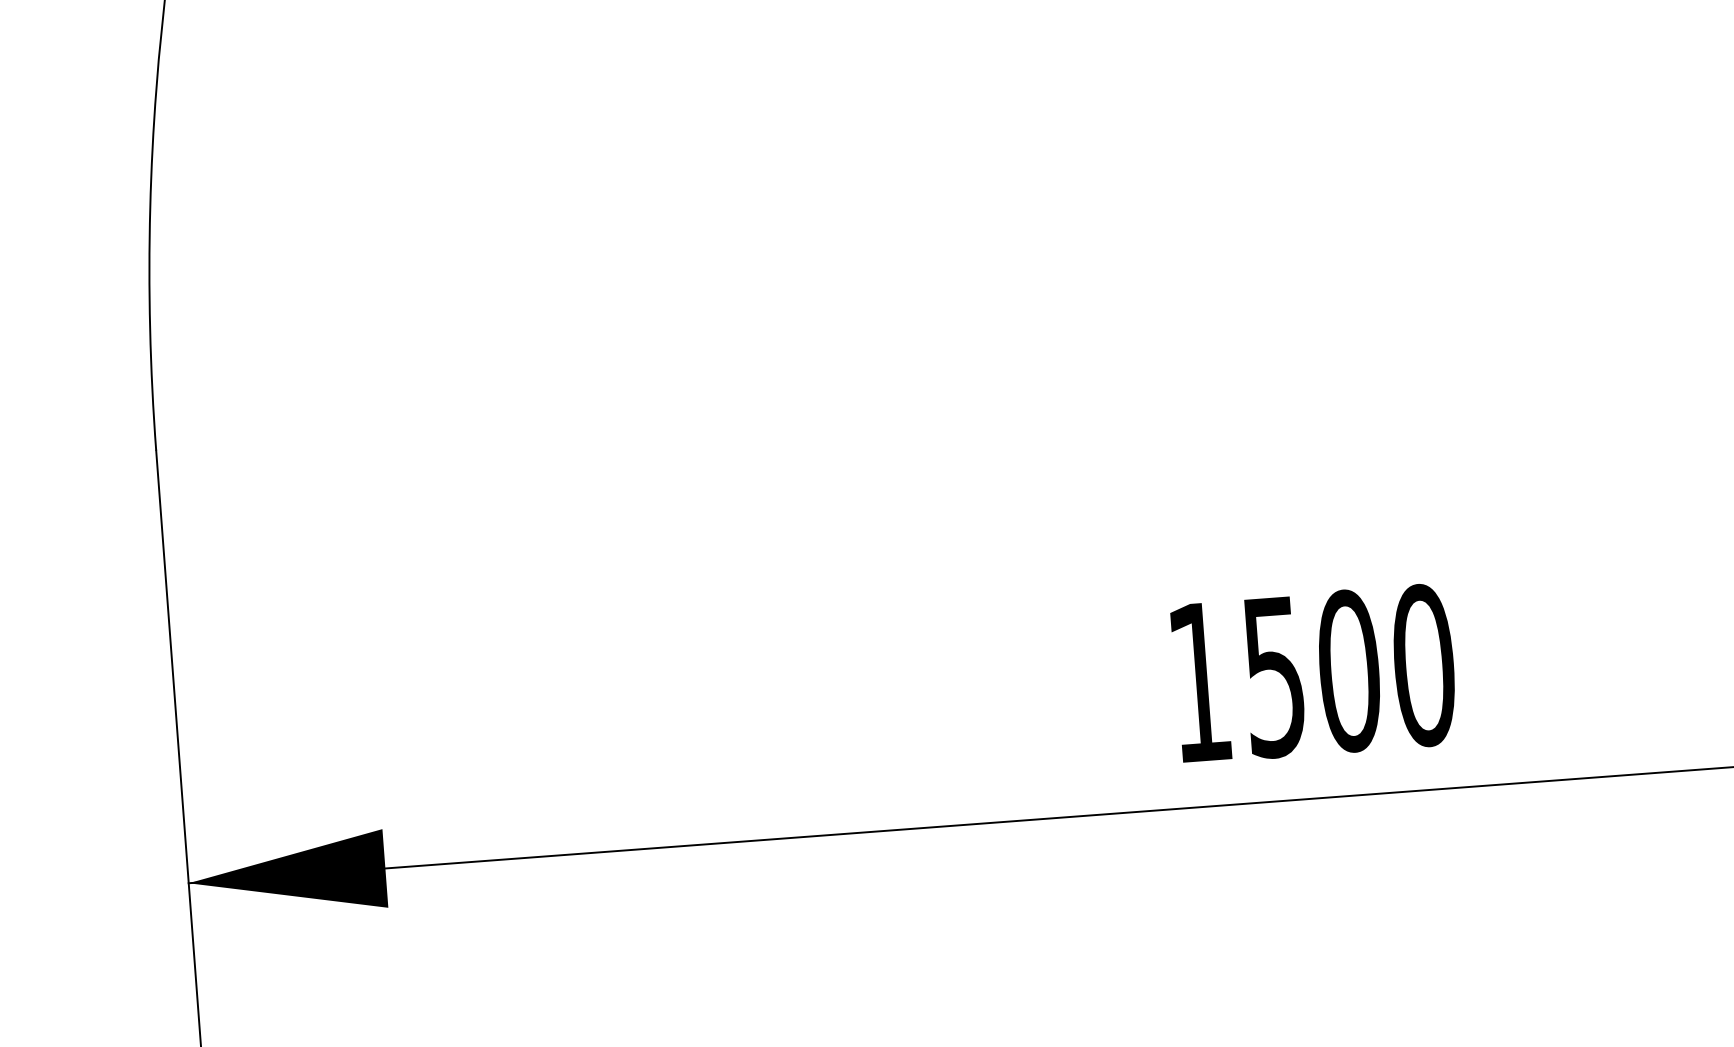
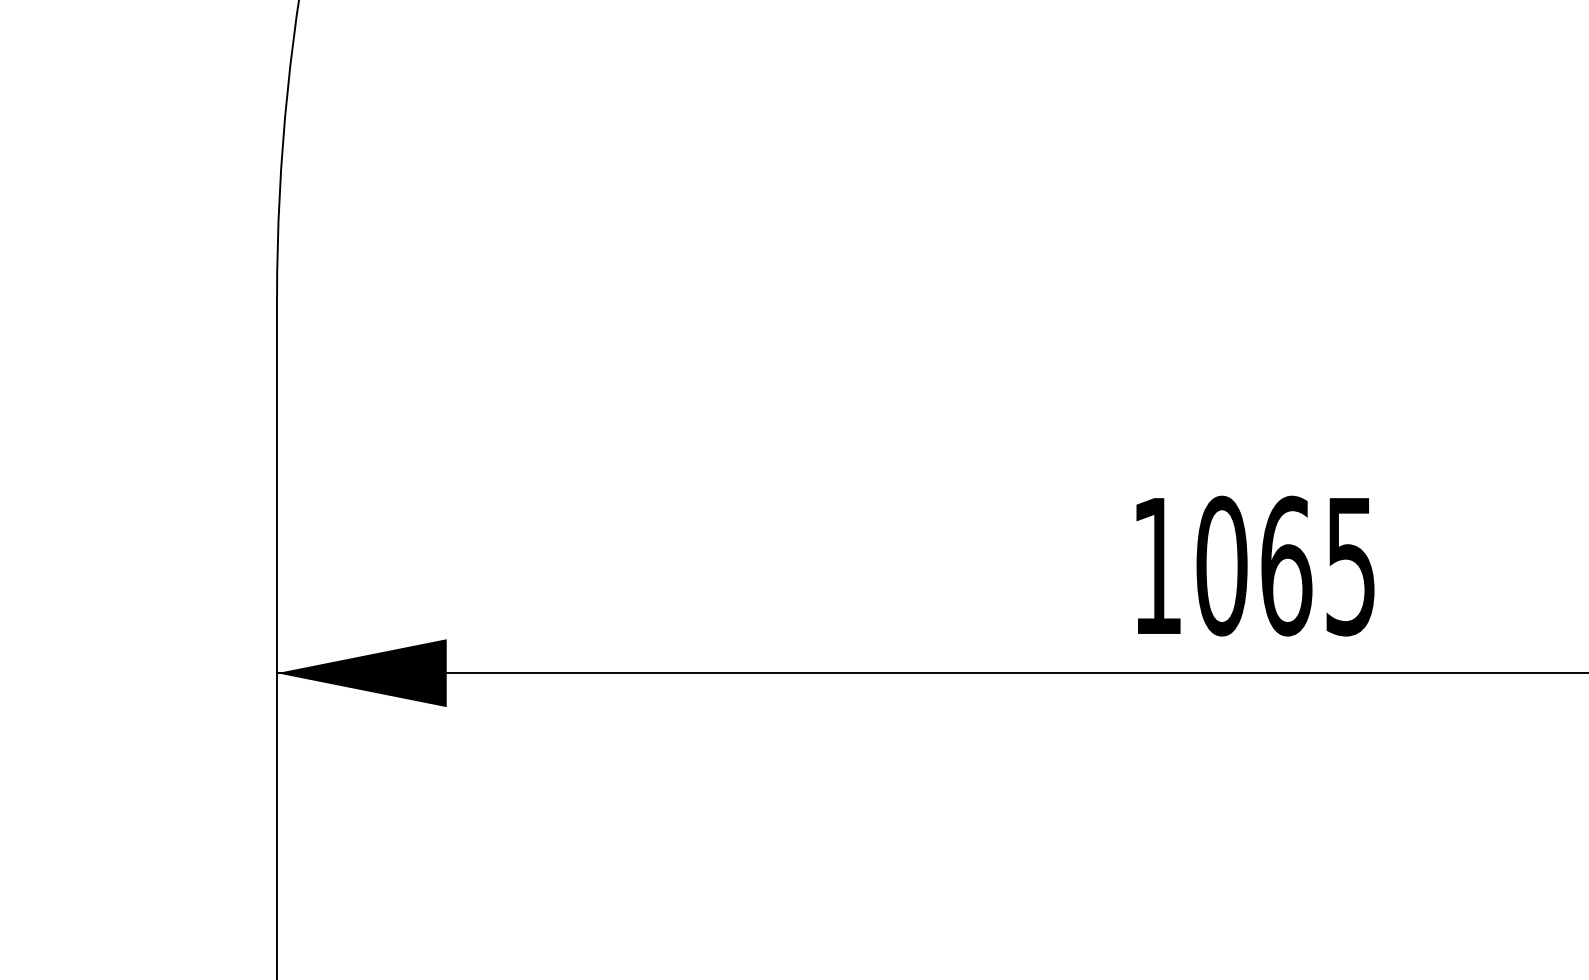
text: (1349, 670) -> (1286, 565), 1500 -> 1065

